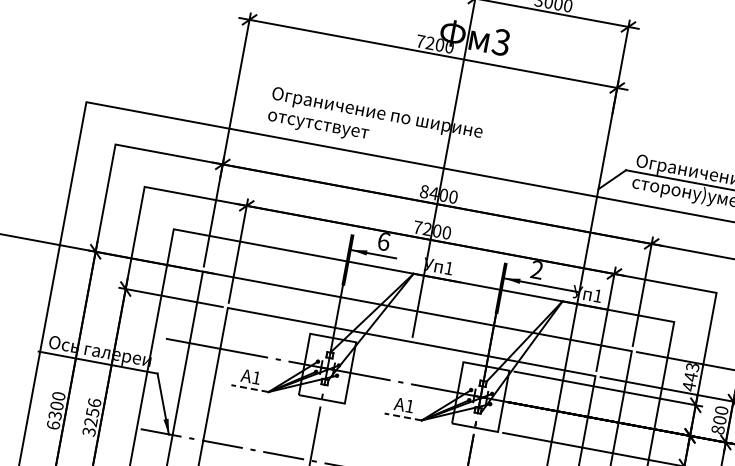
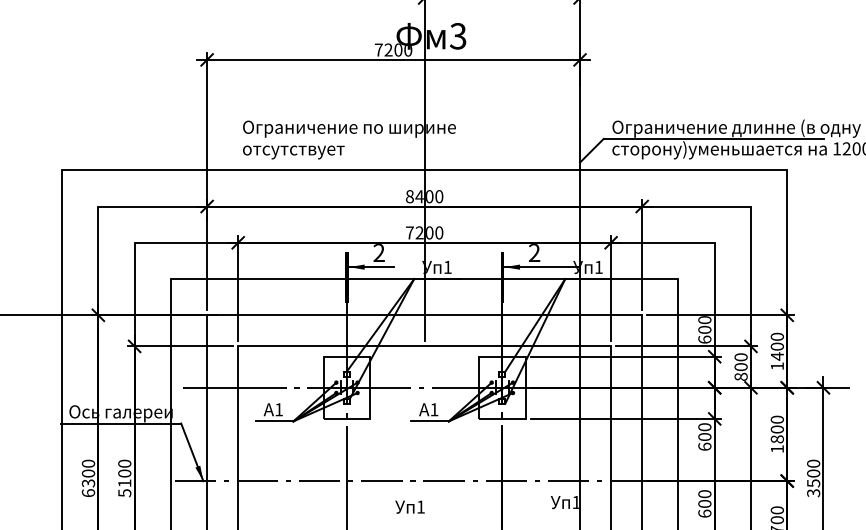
text: (383, 242) -> (378, 253), 6 -> 2
text: (690, 377) -> (704, 330), 443 -> 600
line: (249, 388) -> (274, 421), dashed -> solid
text: (91, 416) -> (124, 477), 3256 -> 5100
line: (402, 416) -> (429, 421), dashed -> solid

